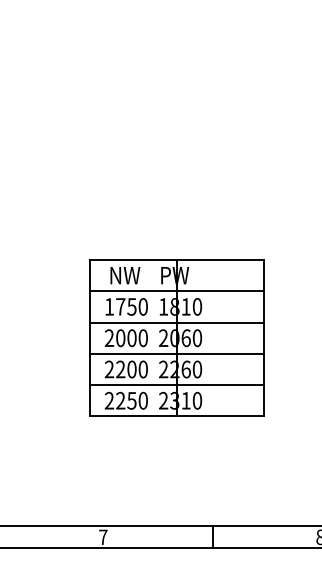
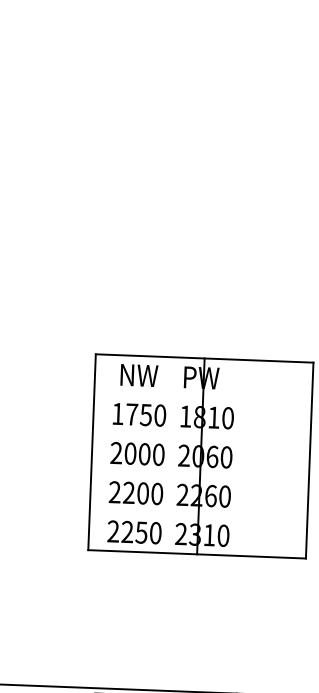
line: (176, 291) -> (202, 397), removed
line: (176, 322) -> (201, 436), removed
line: (176, 353) -> (199, 475), removed
line: (176, 385) -> (198, 515), removed

